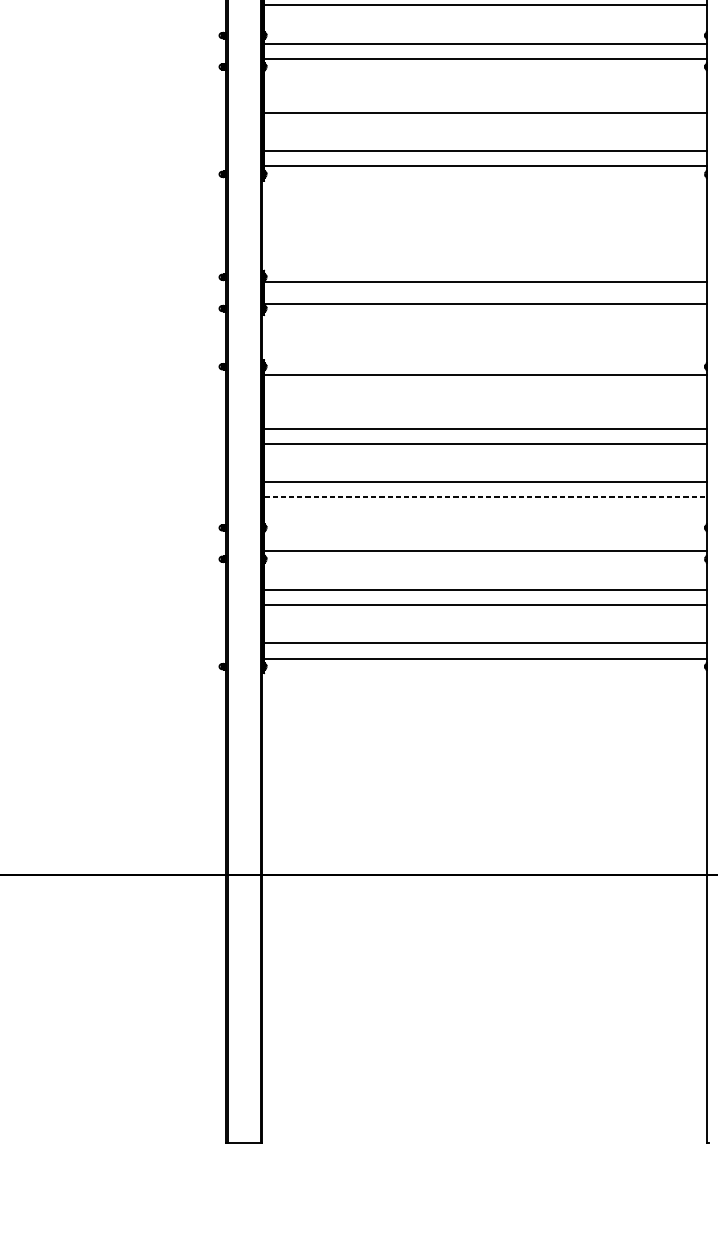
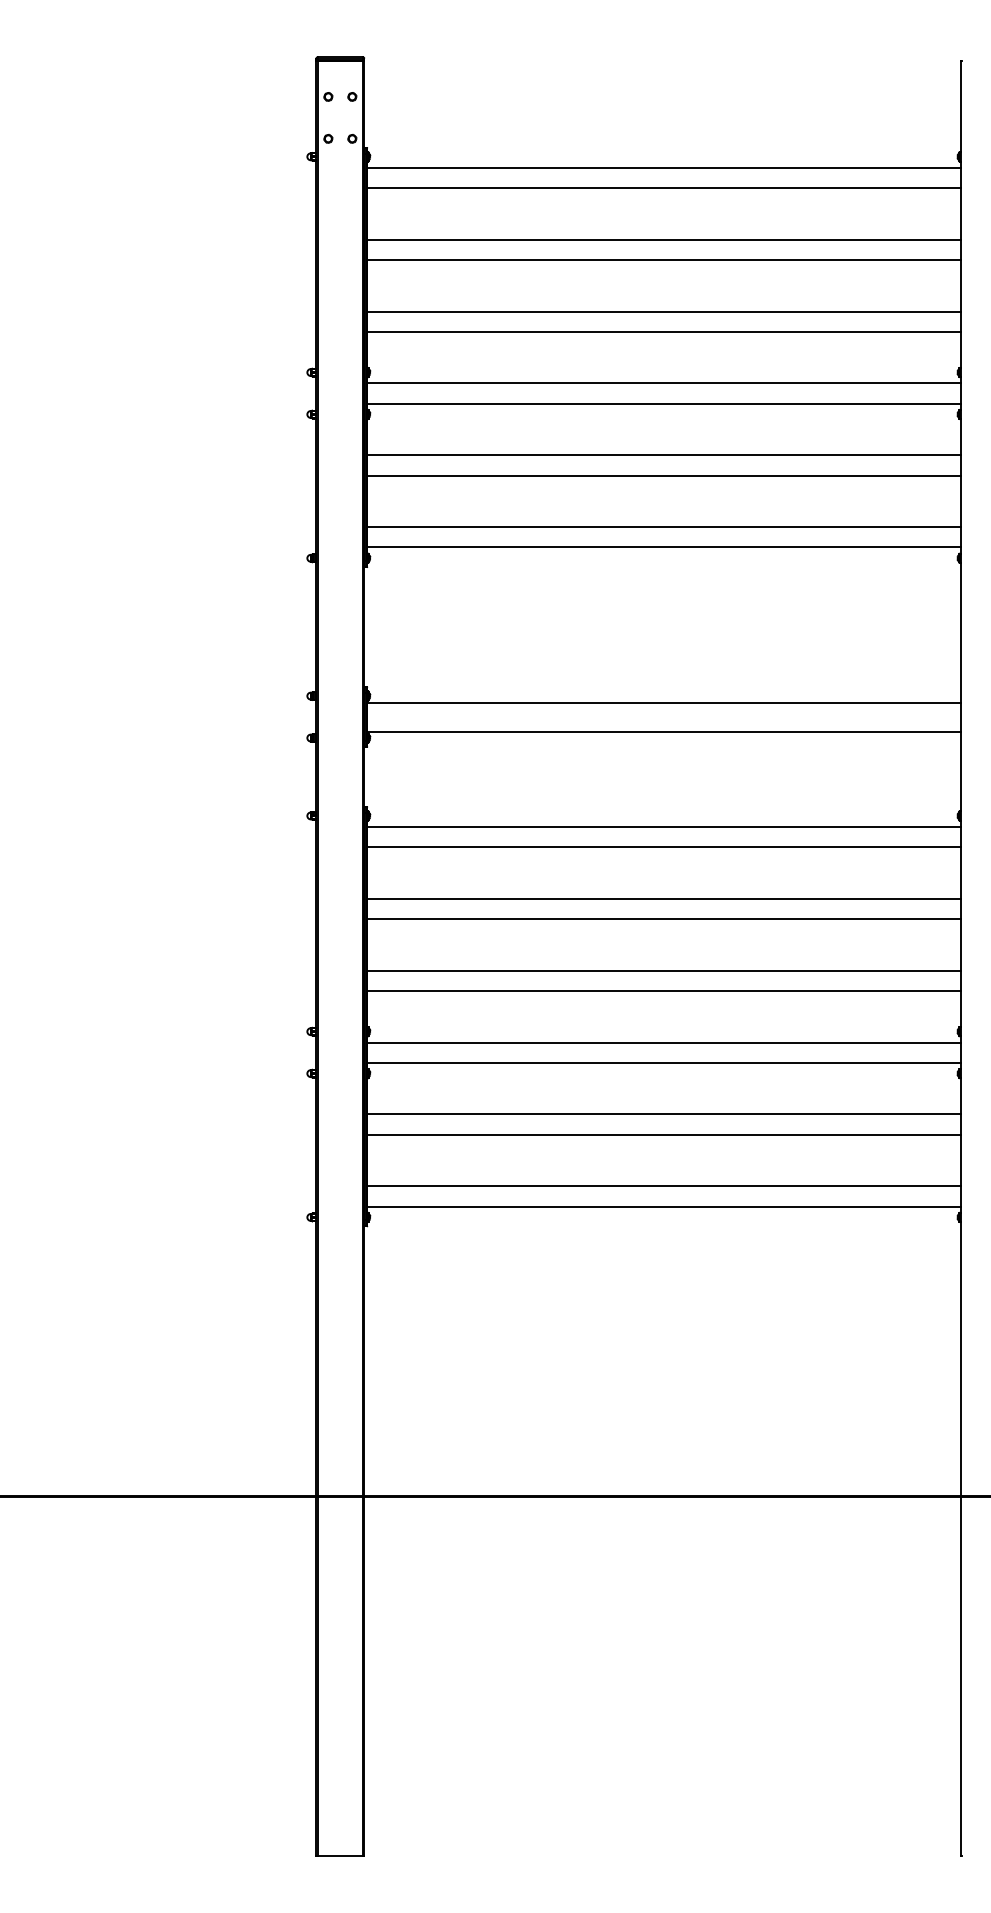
line: (485, 97) -> (663, 455), added
line: (485, 390) -> (663, 847), added
line: (485, 497) -> (663, 990), dashed -> solid
line: (485, 535) -> (663, 1042), added

